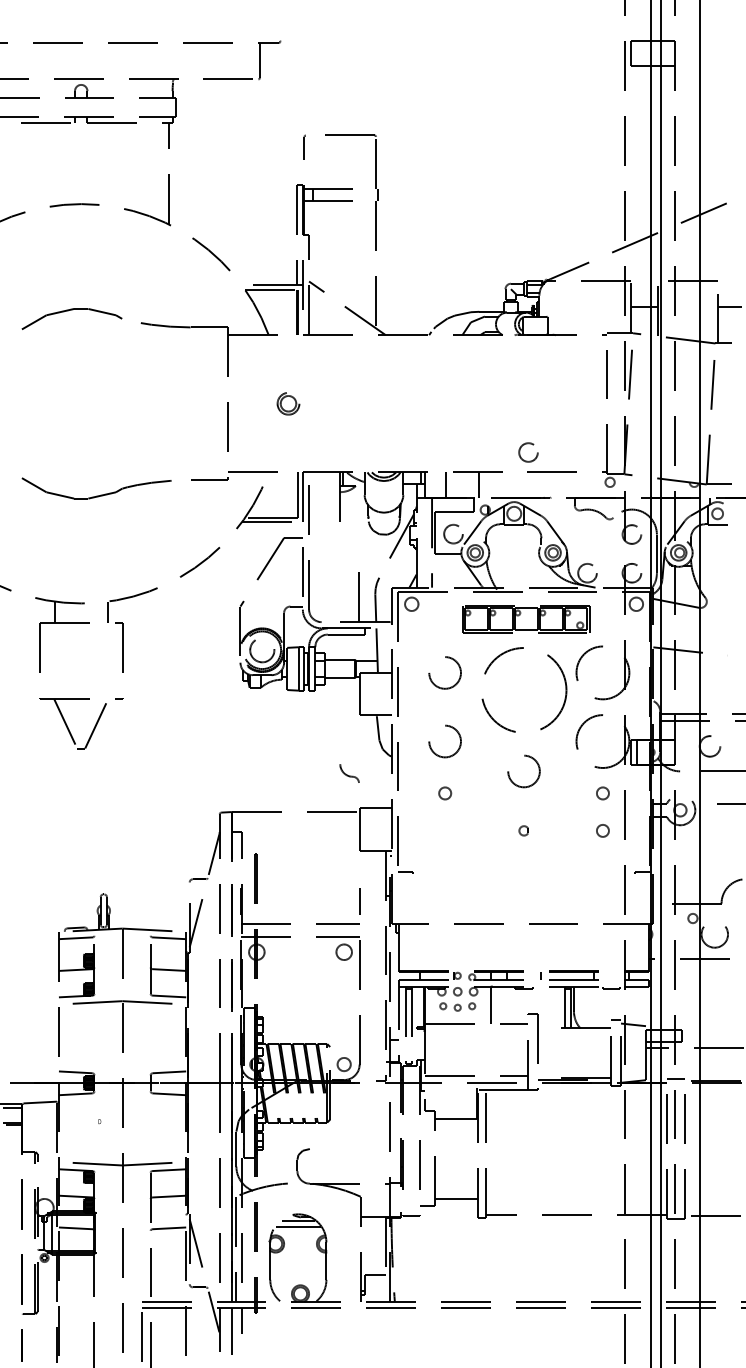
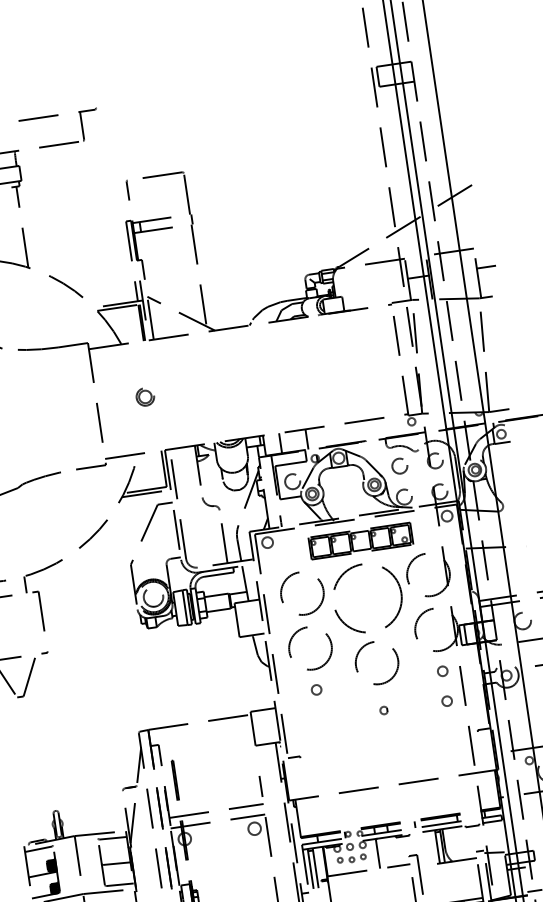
circle: (528, 452) -> (399, 466), moved
circle: (444, 672) -> (301, 593), size x1.67
circle: (444, 741) -> (309, 648), size x1.67
circle: (523, 771) -> (376, 663), size x1.67
part: (349, 773) -> (211, 503), moved

